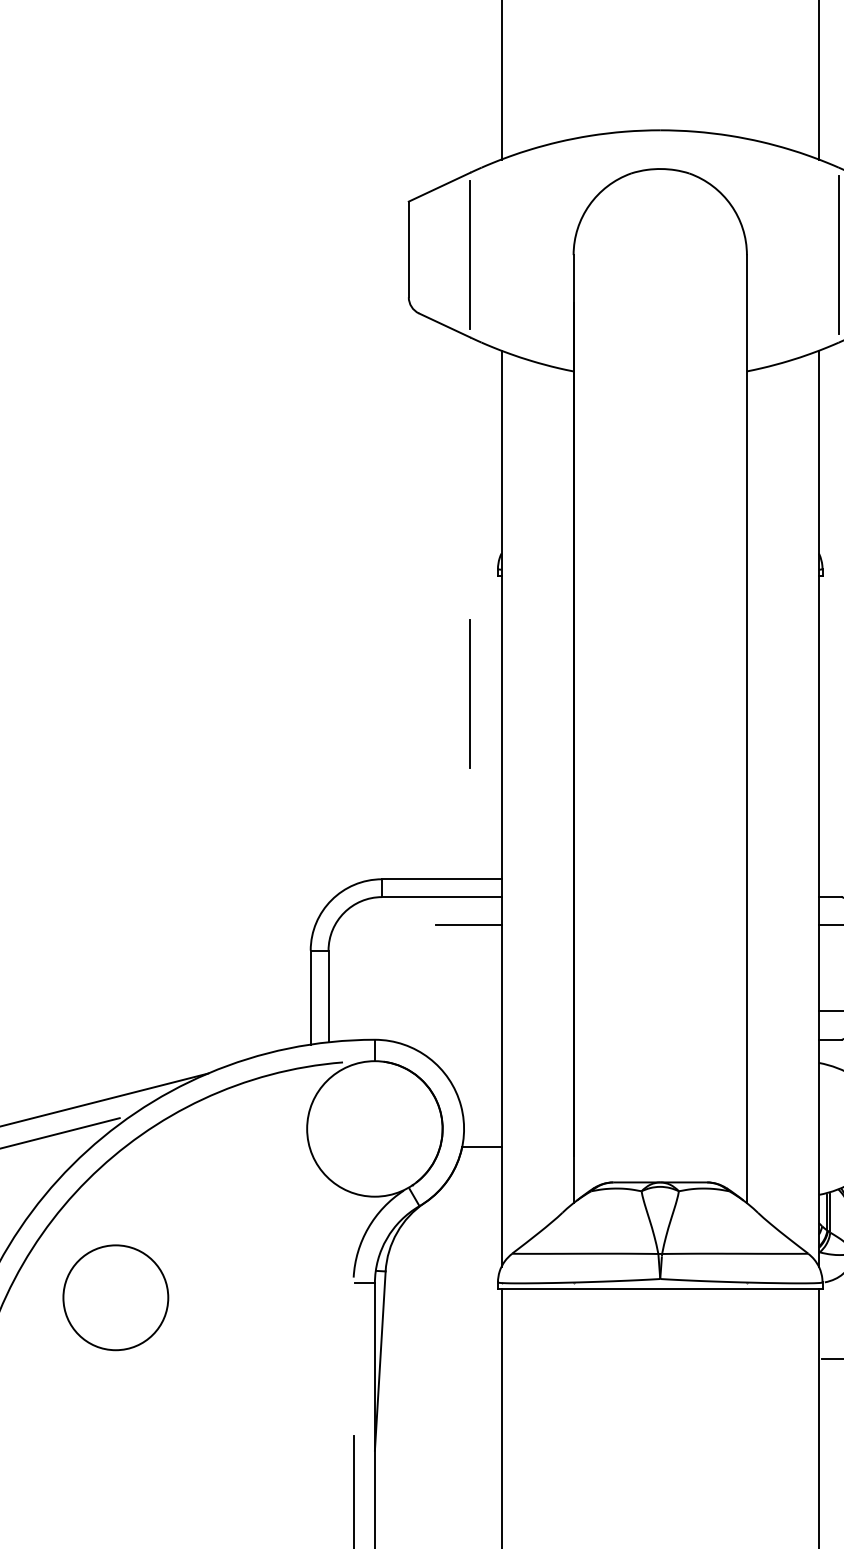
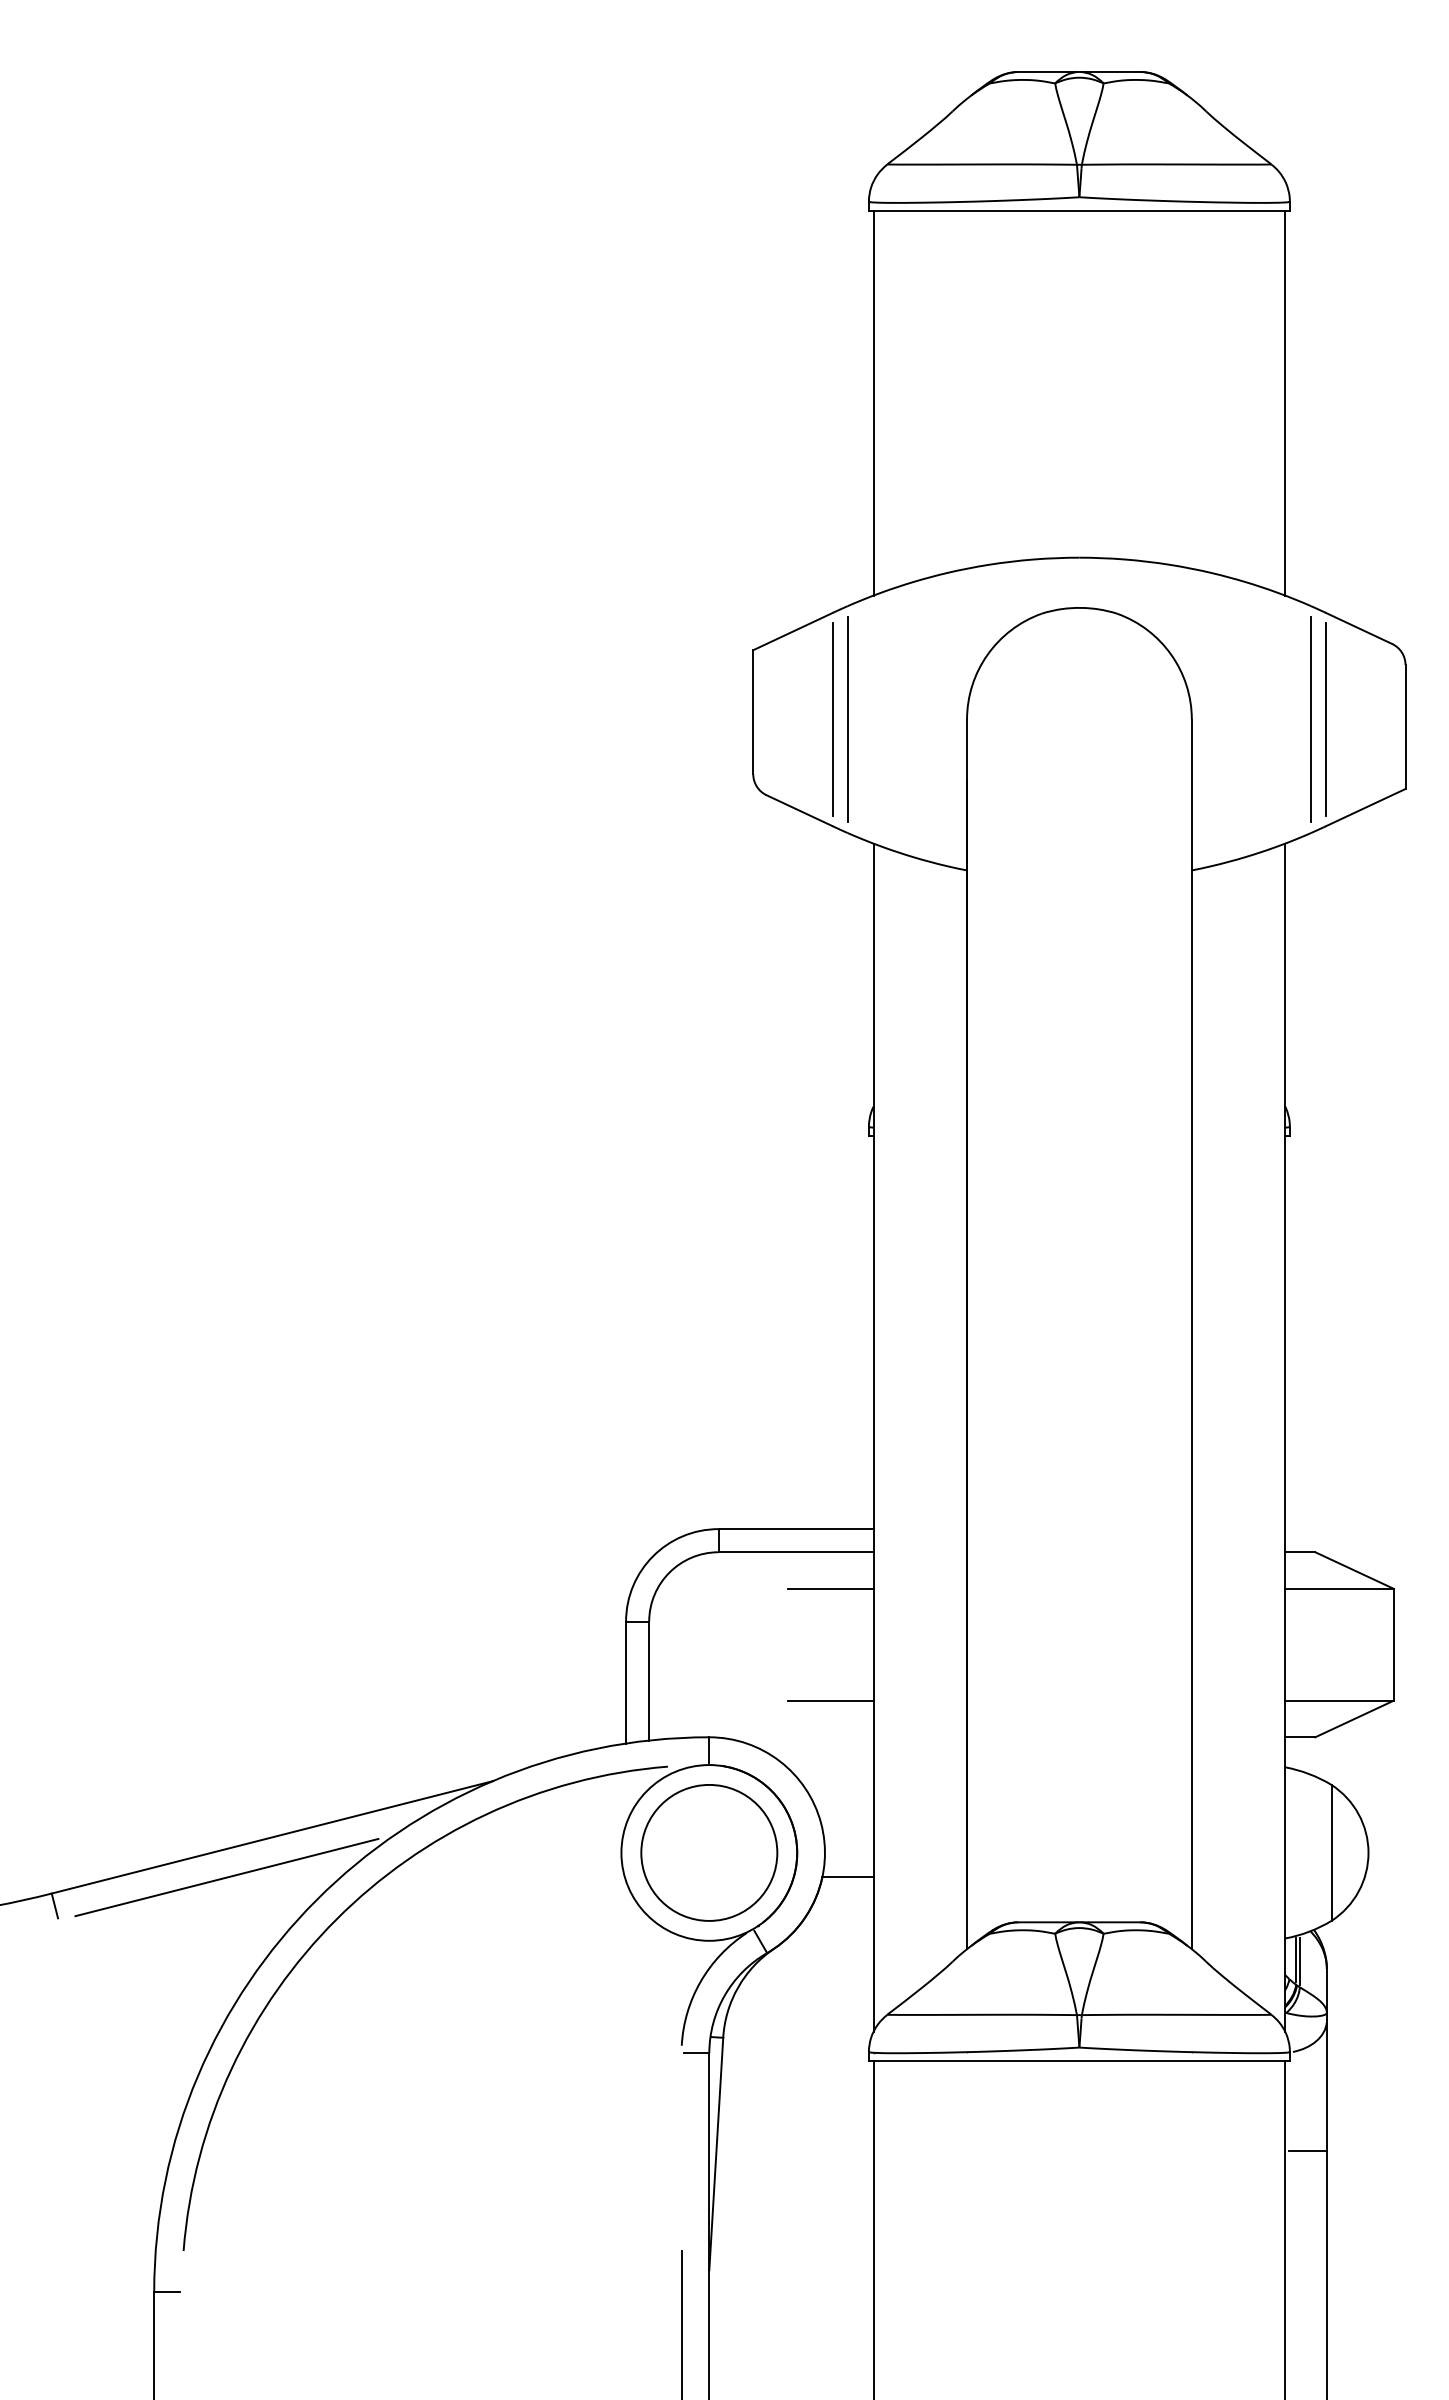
line: (481, 255) -> (847, 719), added
line: (469, 693) -> (832, 1288), removed
line: (468, 1011) -> (830, 1700), added
circle: (115, 1297) -> (709, 1852), moved

